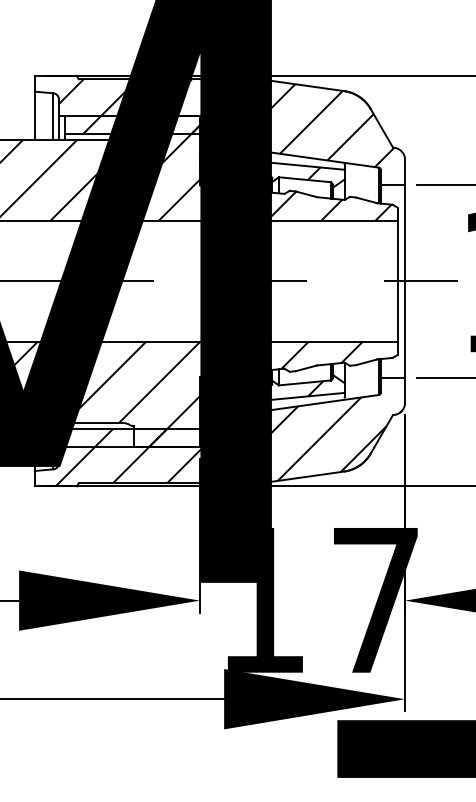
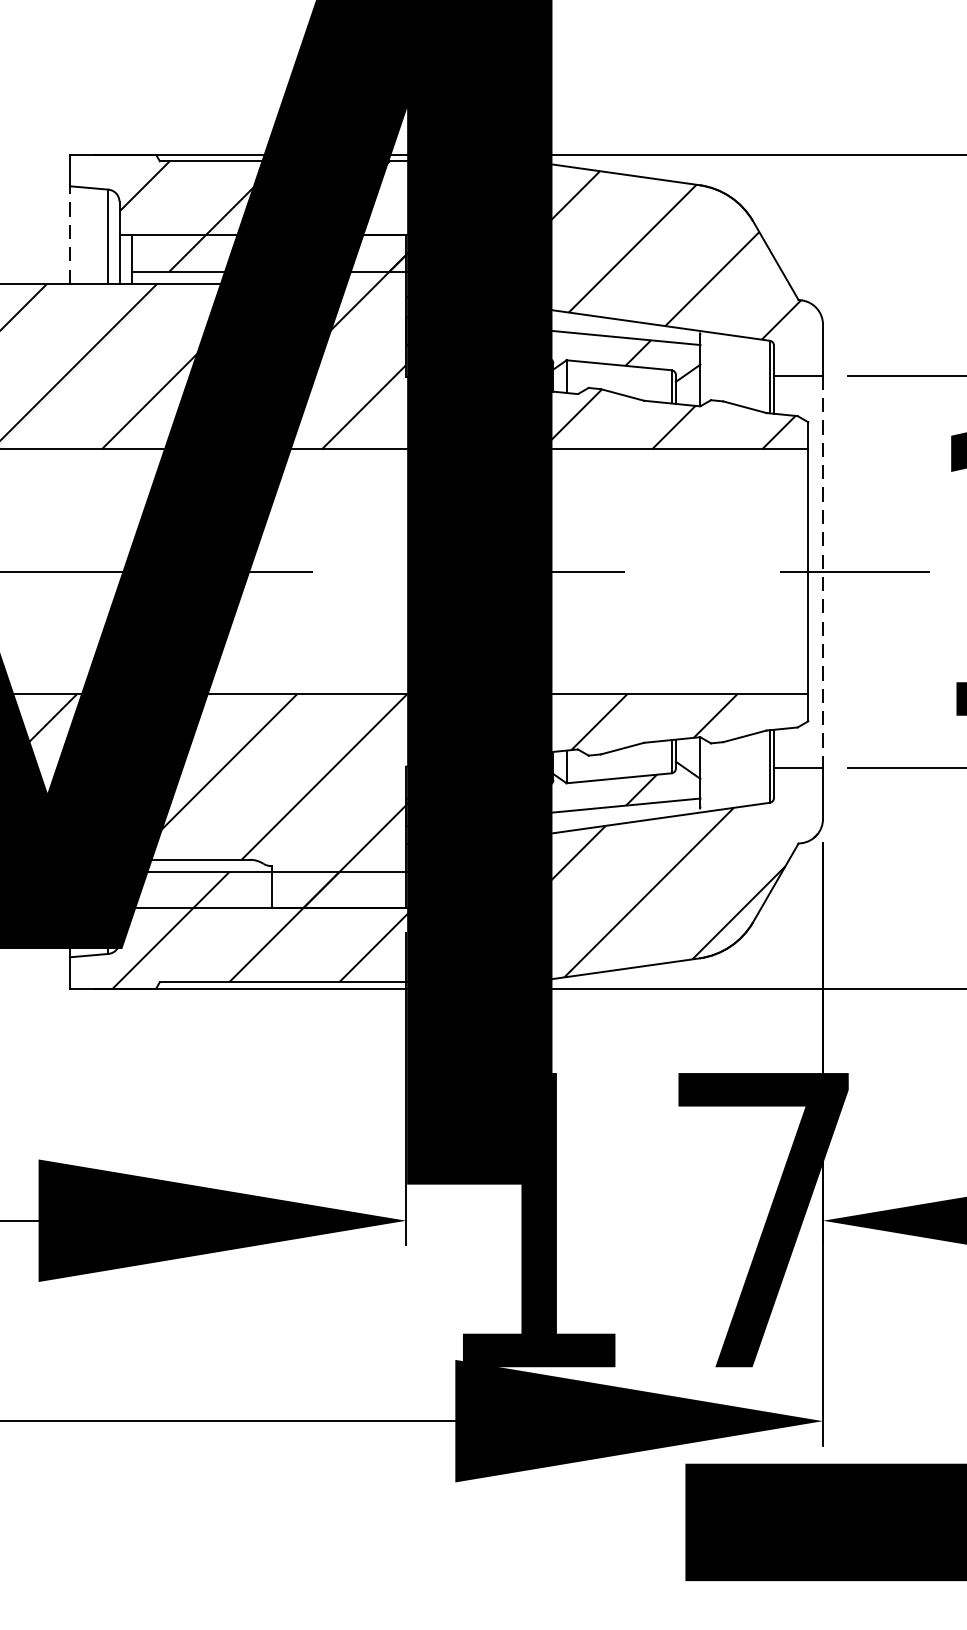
line: (34, 115) -> (69, 234), solid -> dashed
line: (405, 281) -> (823, 572), solid -> dashed

